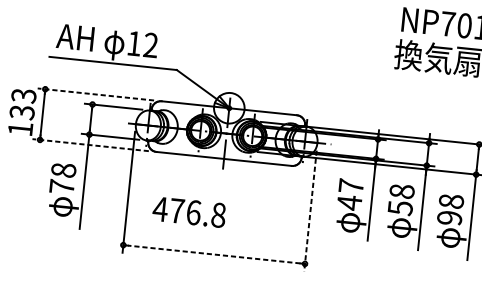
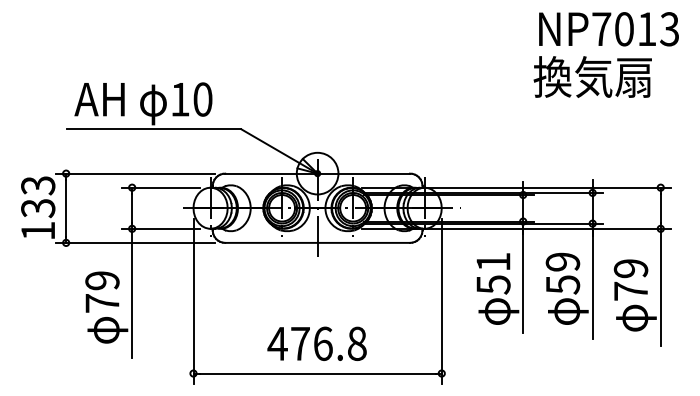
text: (150, 45) -> (202, 99), 12 -> 10
line: (96, 94) -> (135, 173), dashed -> solid
line: (90, 144) -> (135, 242), dashed -> solid
text: (63, 170) -> (102, 280), 78 -> 79
text: (401, 191) -> (562, 261), 58 -> 59
text: (350, 194) -> (493, 273), 47 -> 51
text: (450, 209) -> (630, 279), 98 -> 79
text: (188, 211) -> (316, 343), moved
line: (310, 211) -> (441, 301), dashed -> solid
line: (214, 254) -> (317, 373), dashed -> solid

